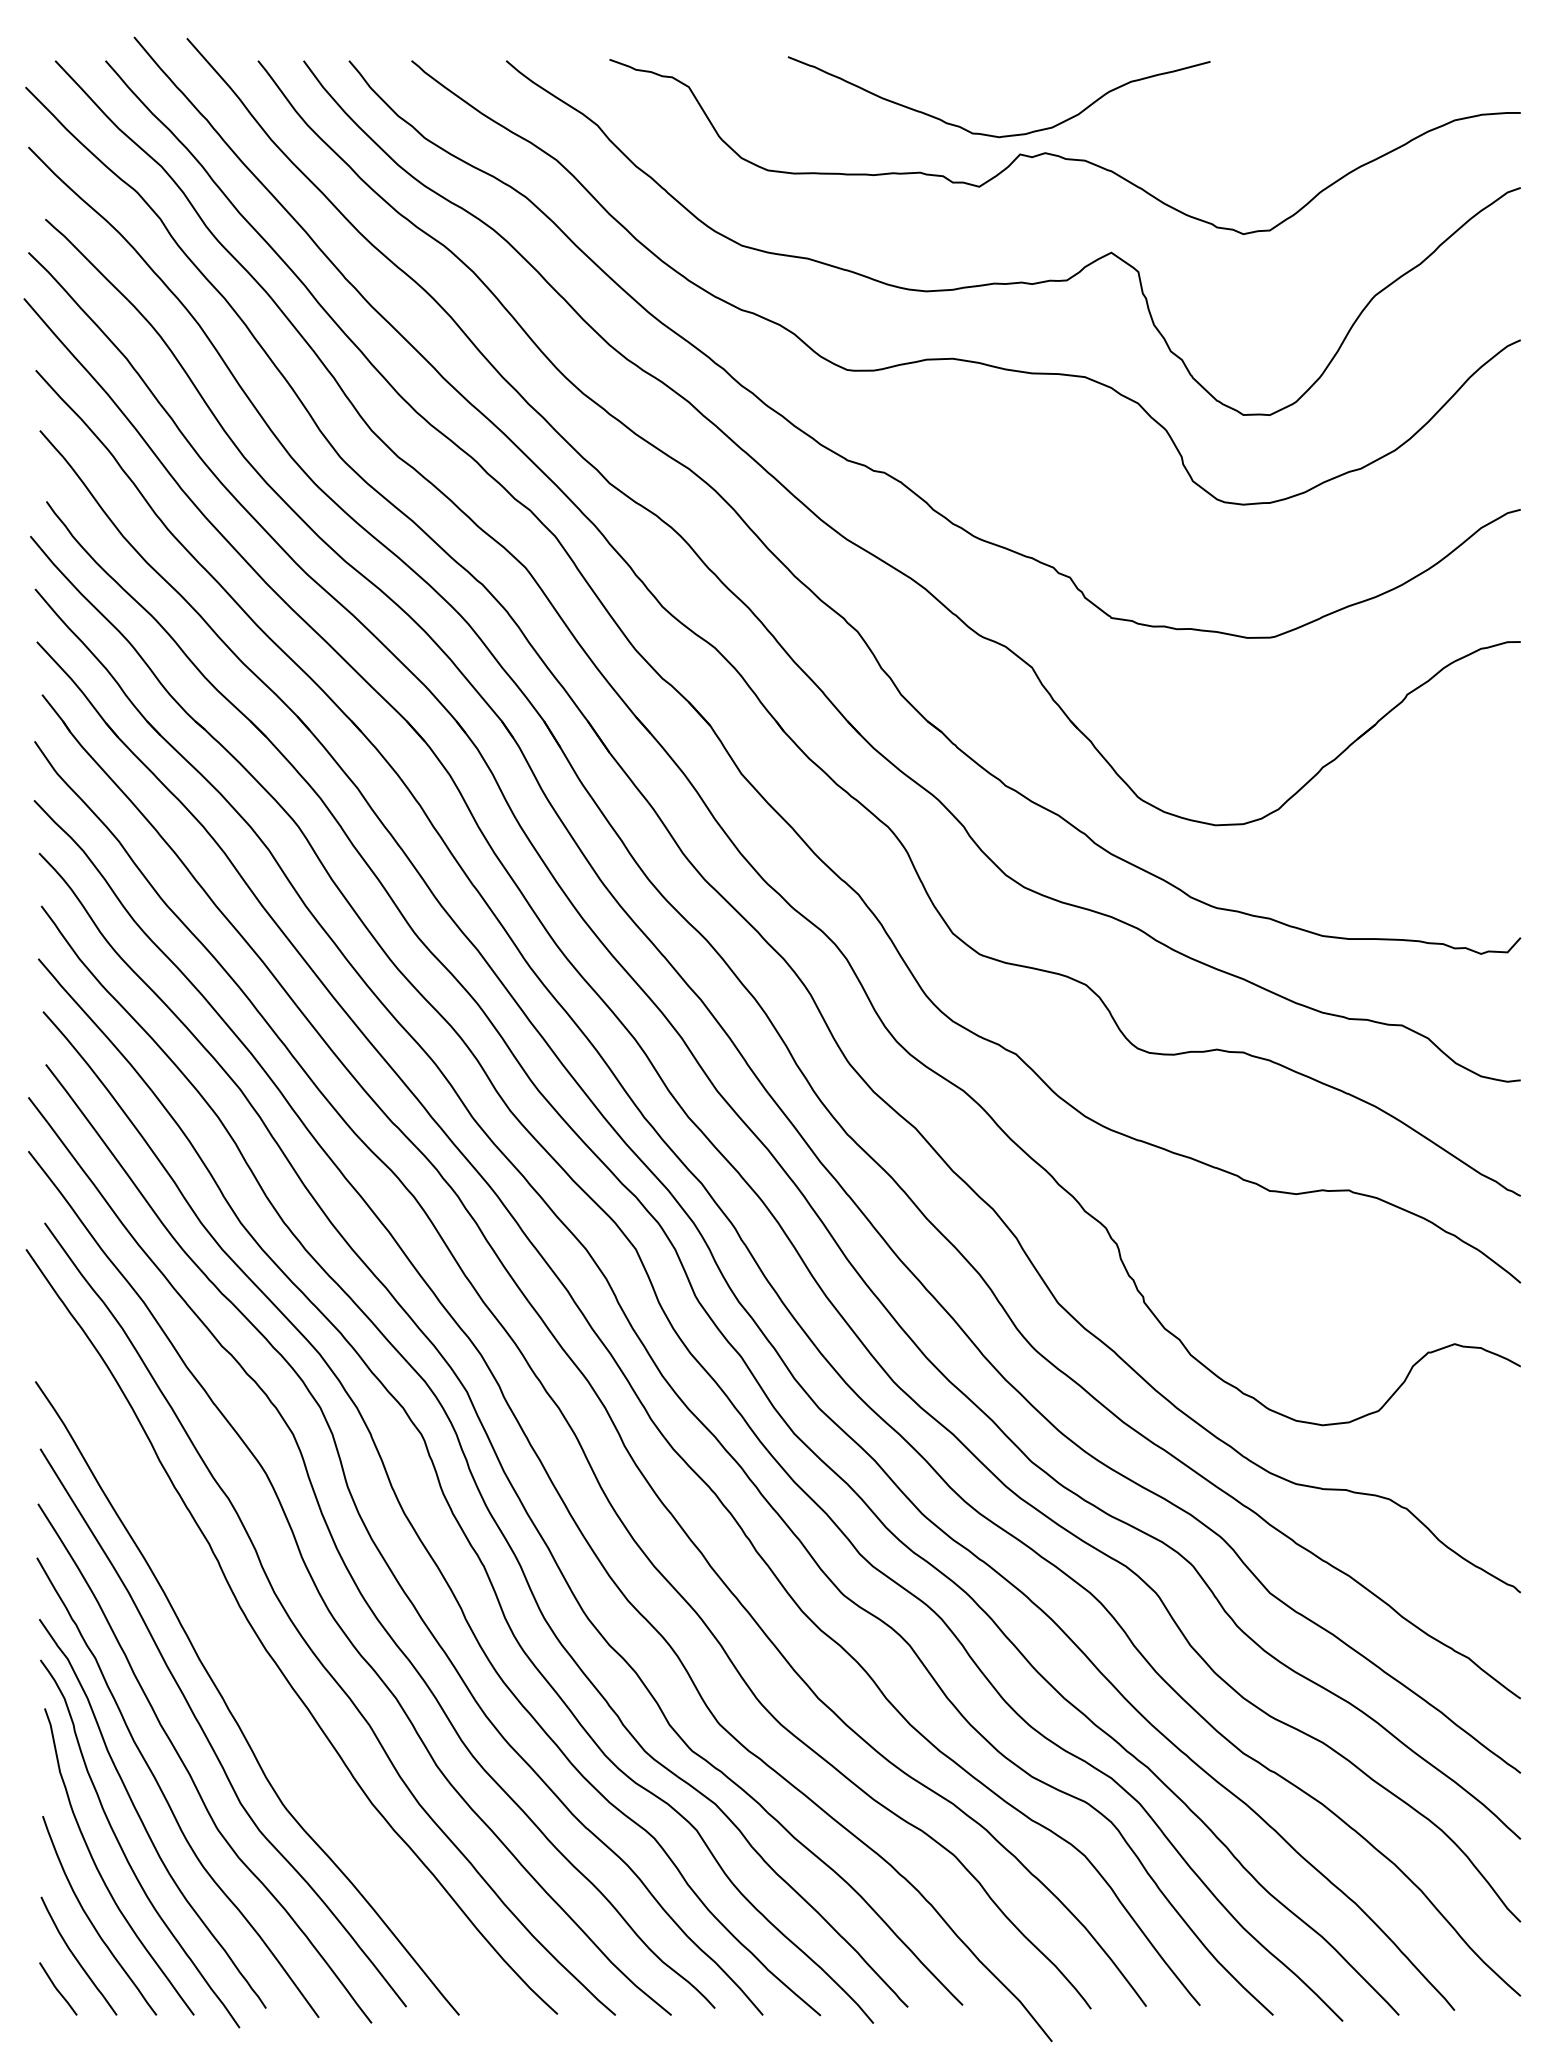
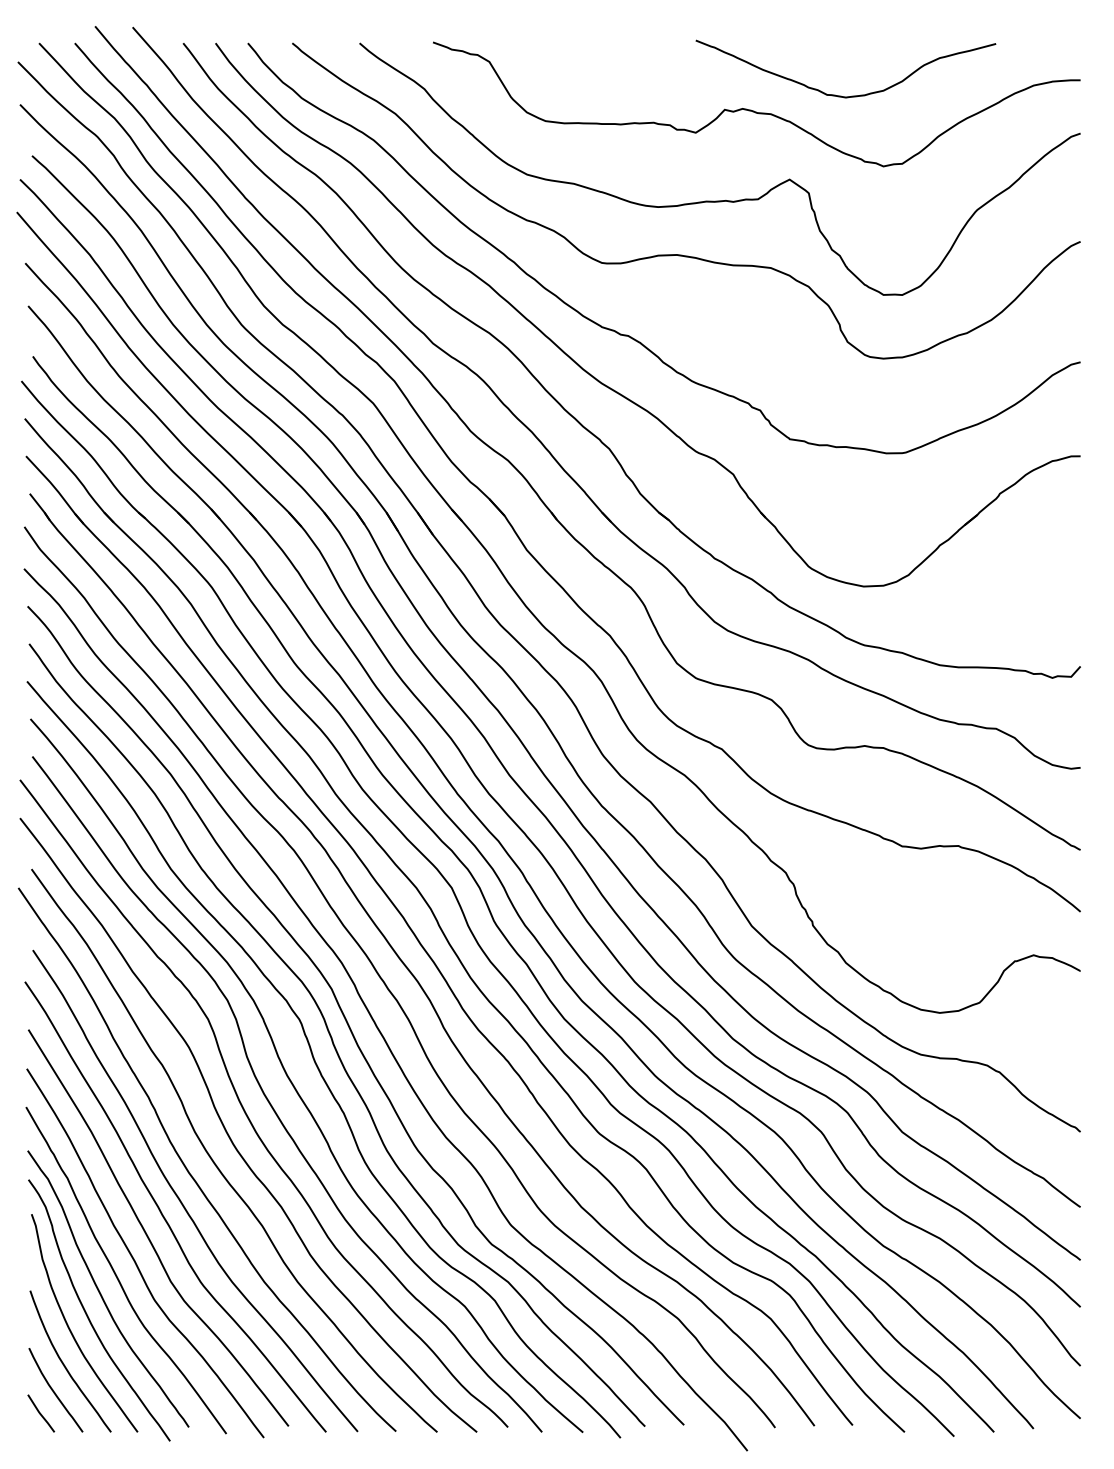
curve: (992, 134) -> (841, 95), moved
curve: (255, 1689) -> (181, 1200), added

